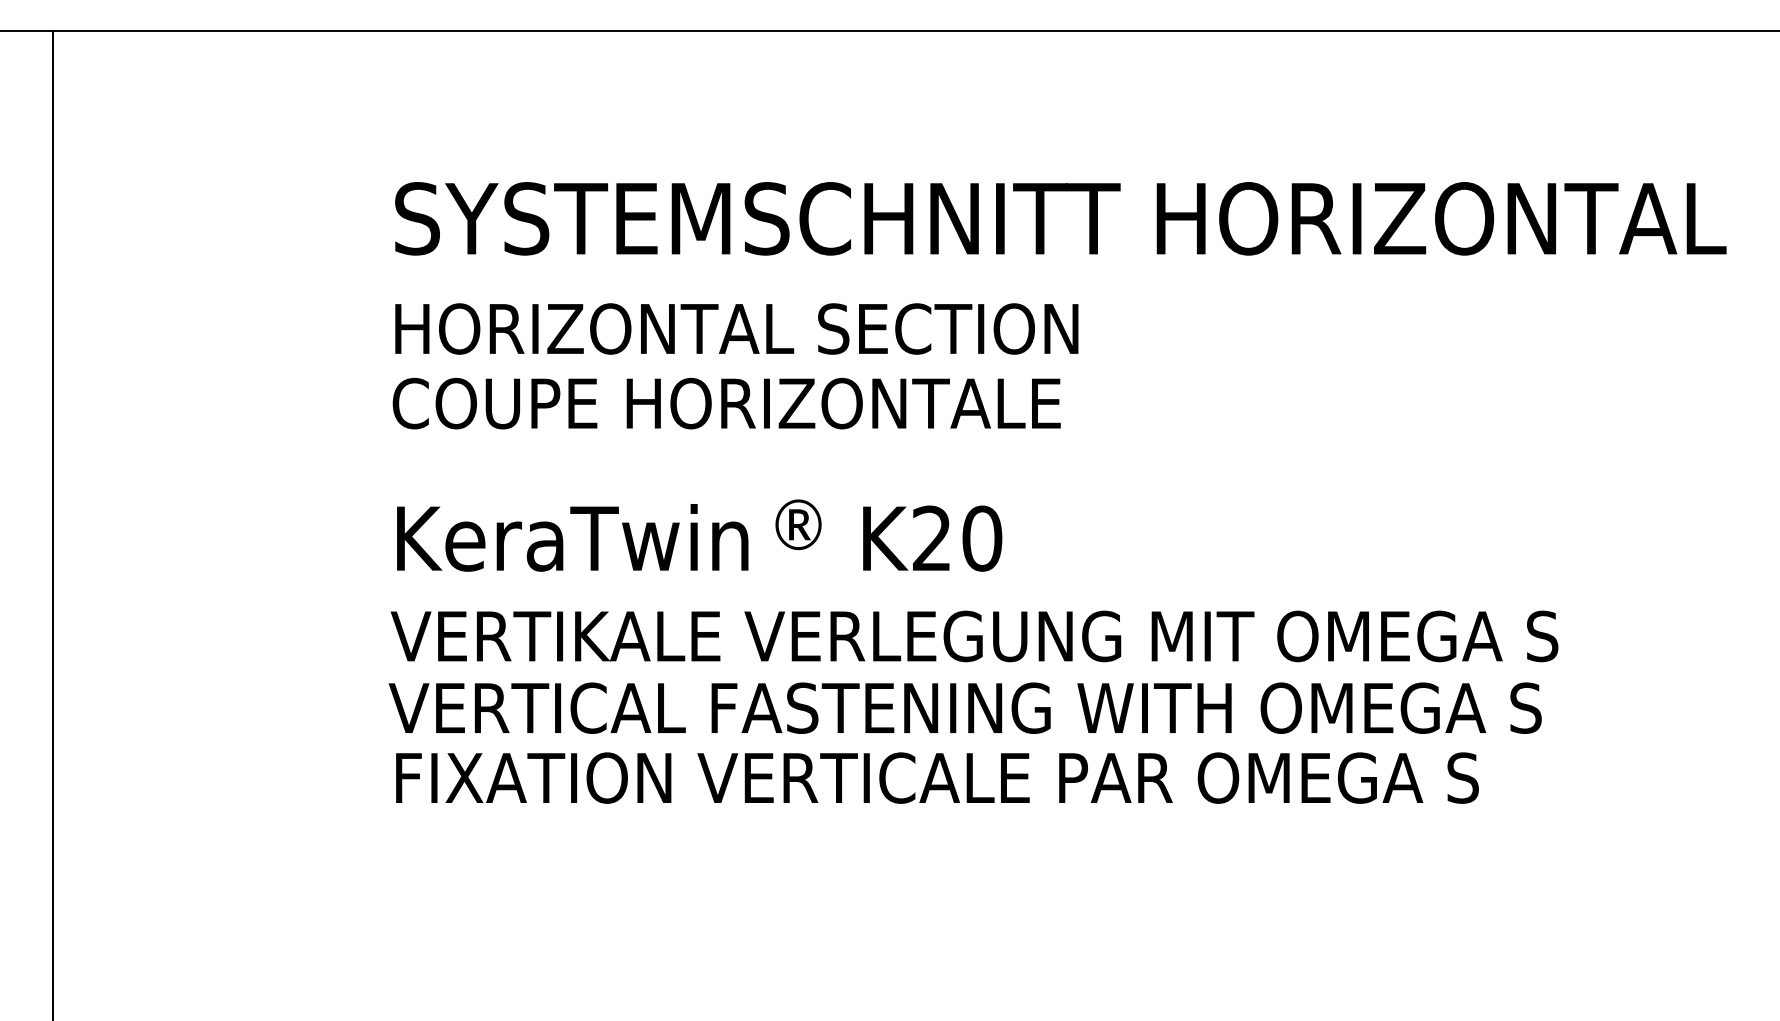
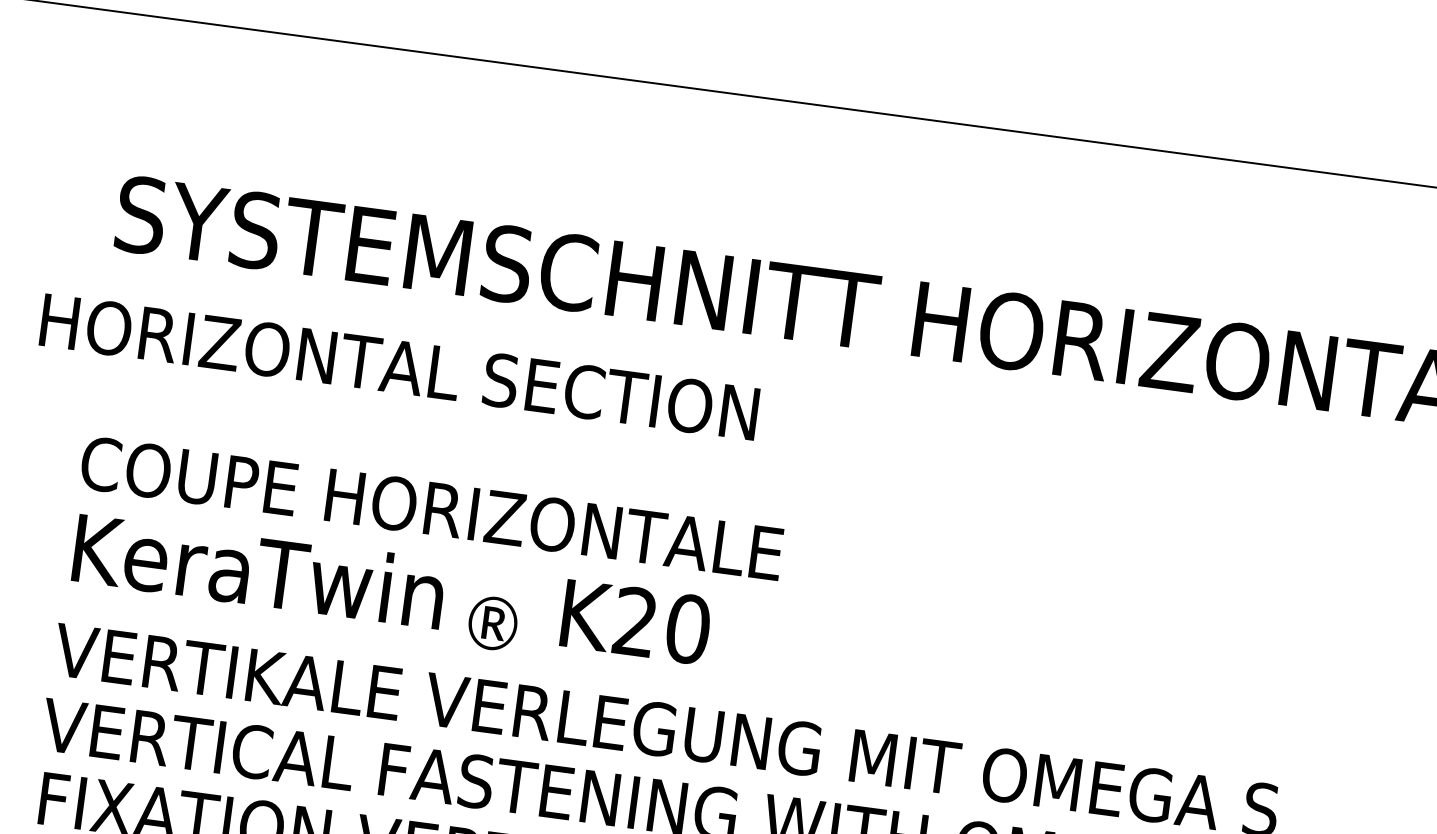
text: (736, 328) -> (399, 366), moved
text: (726, 403) -> (431, 508), moved
text: (798, 524) -> (492, 623), moved

